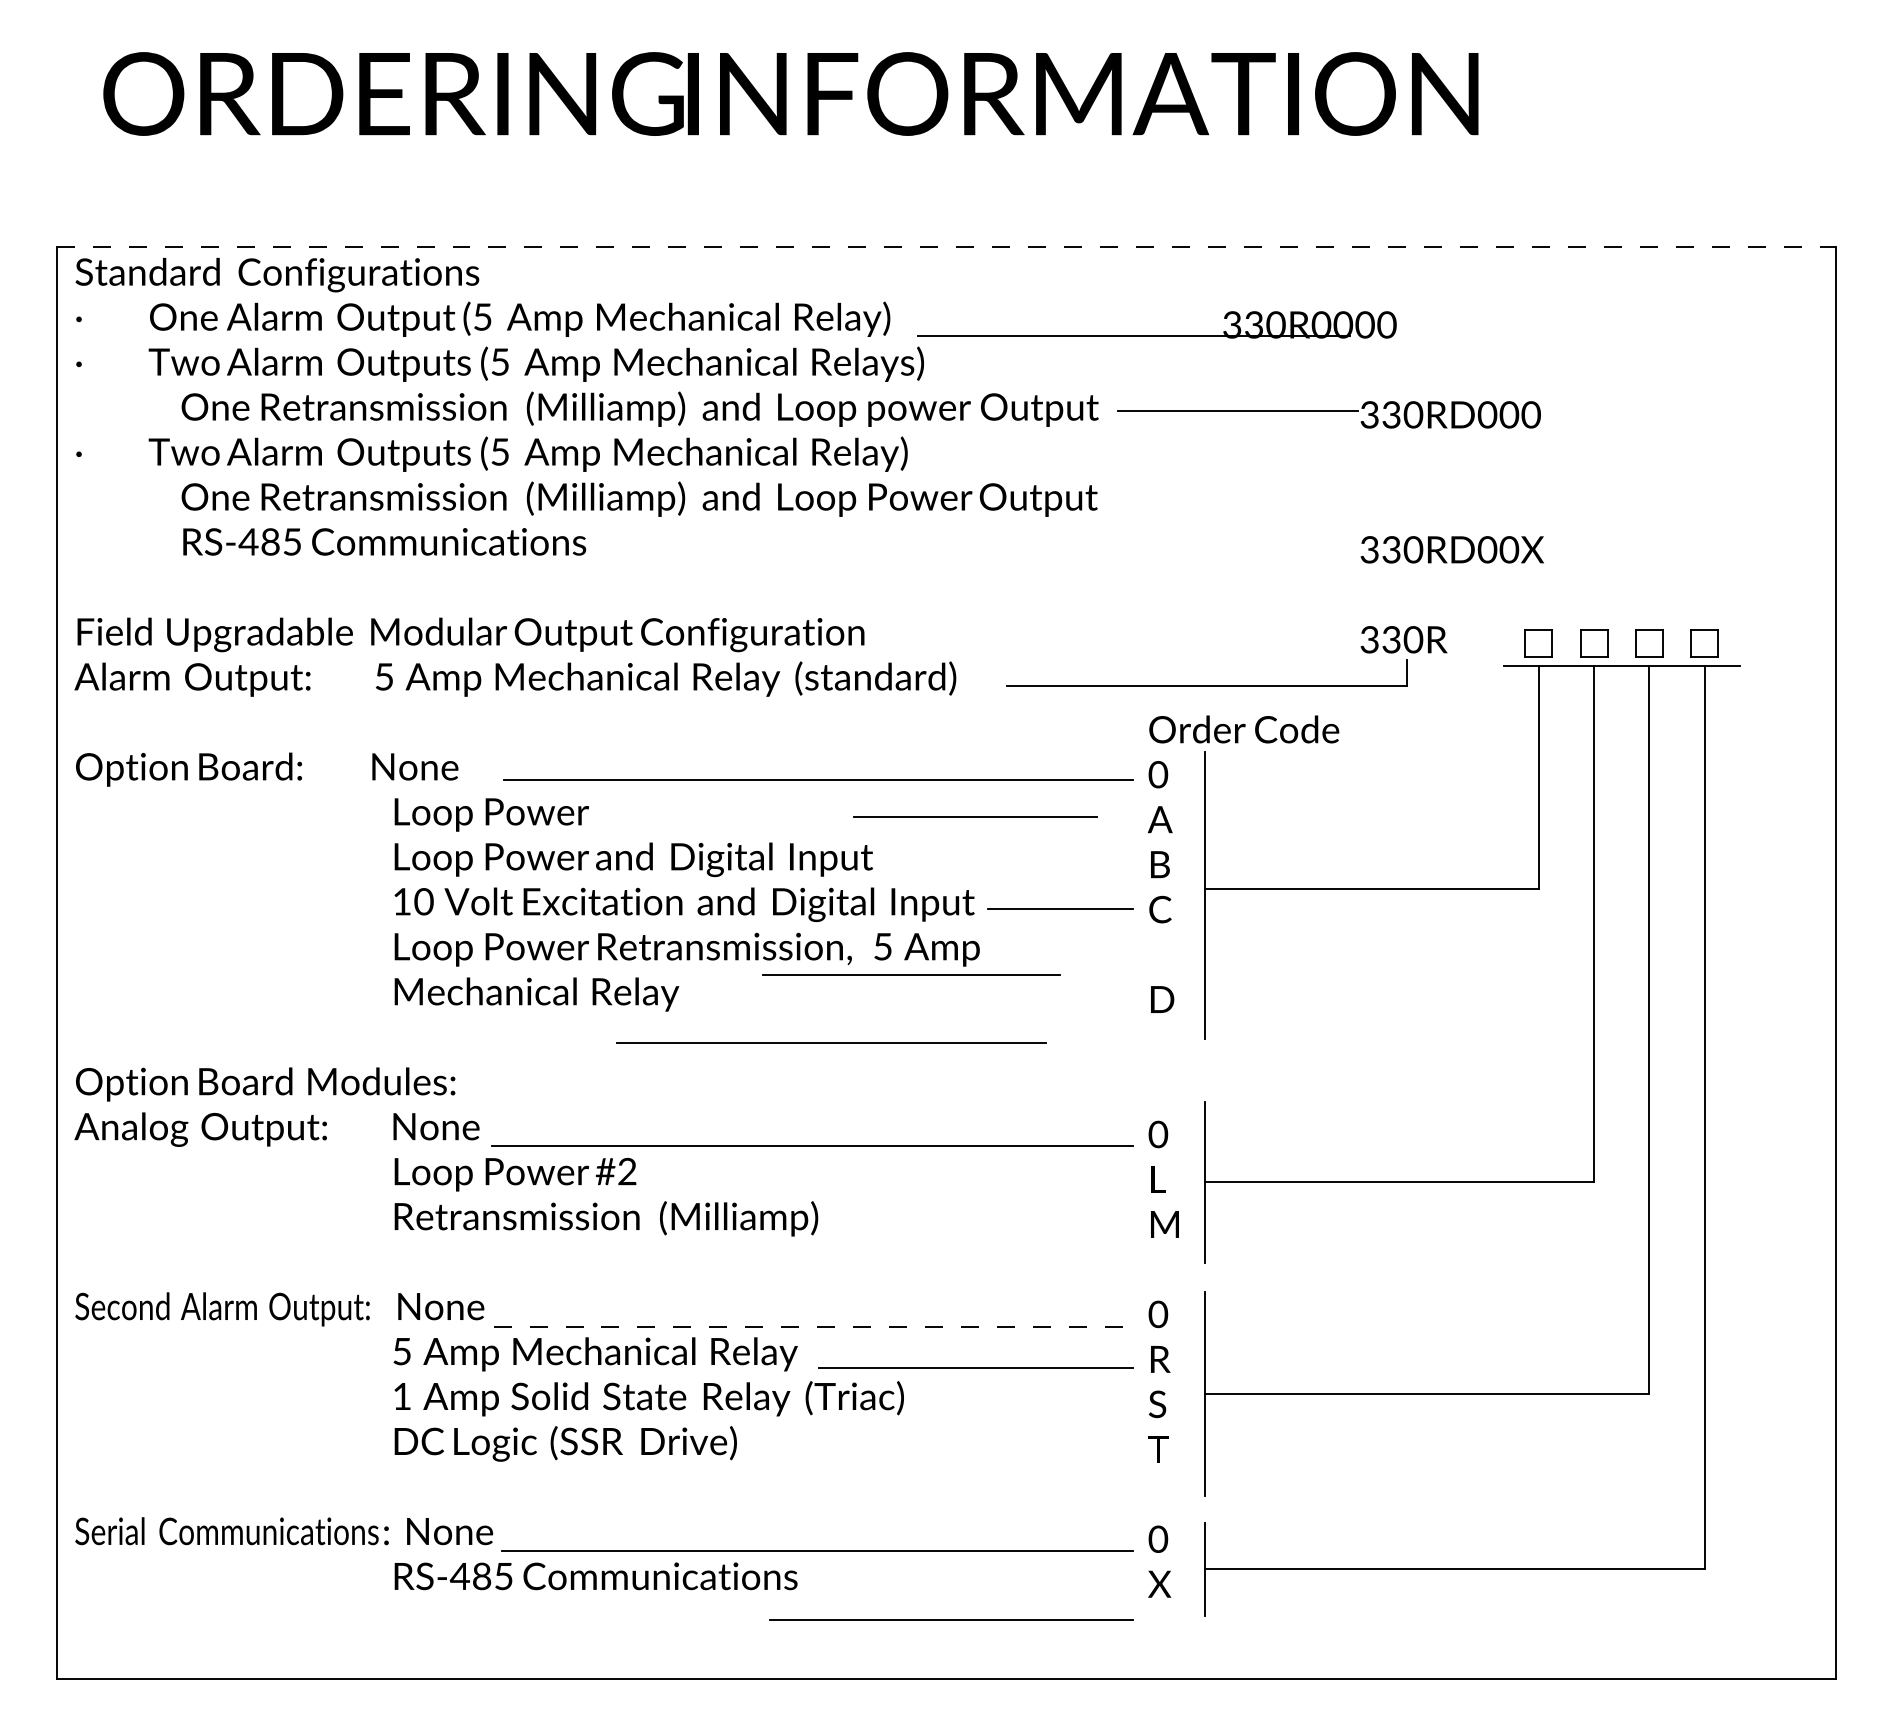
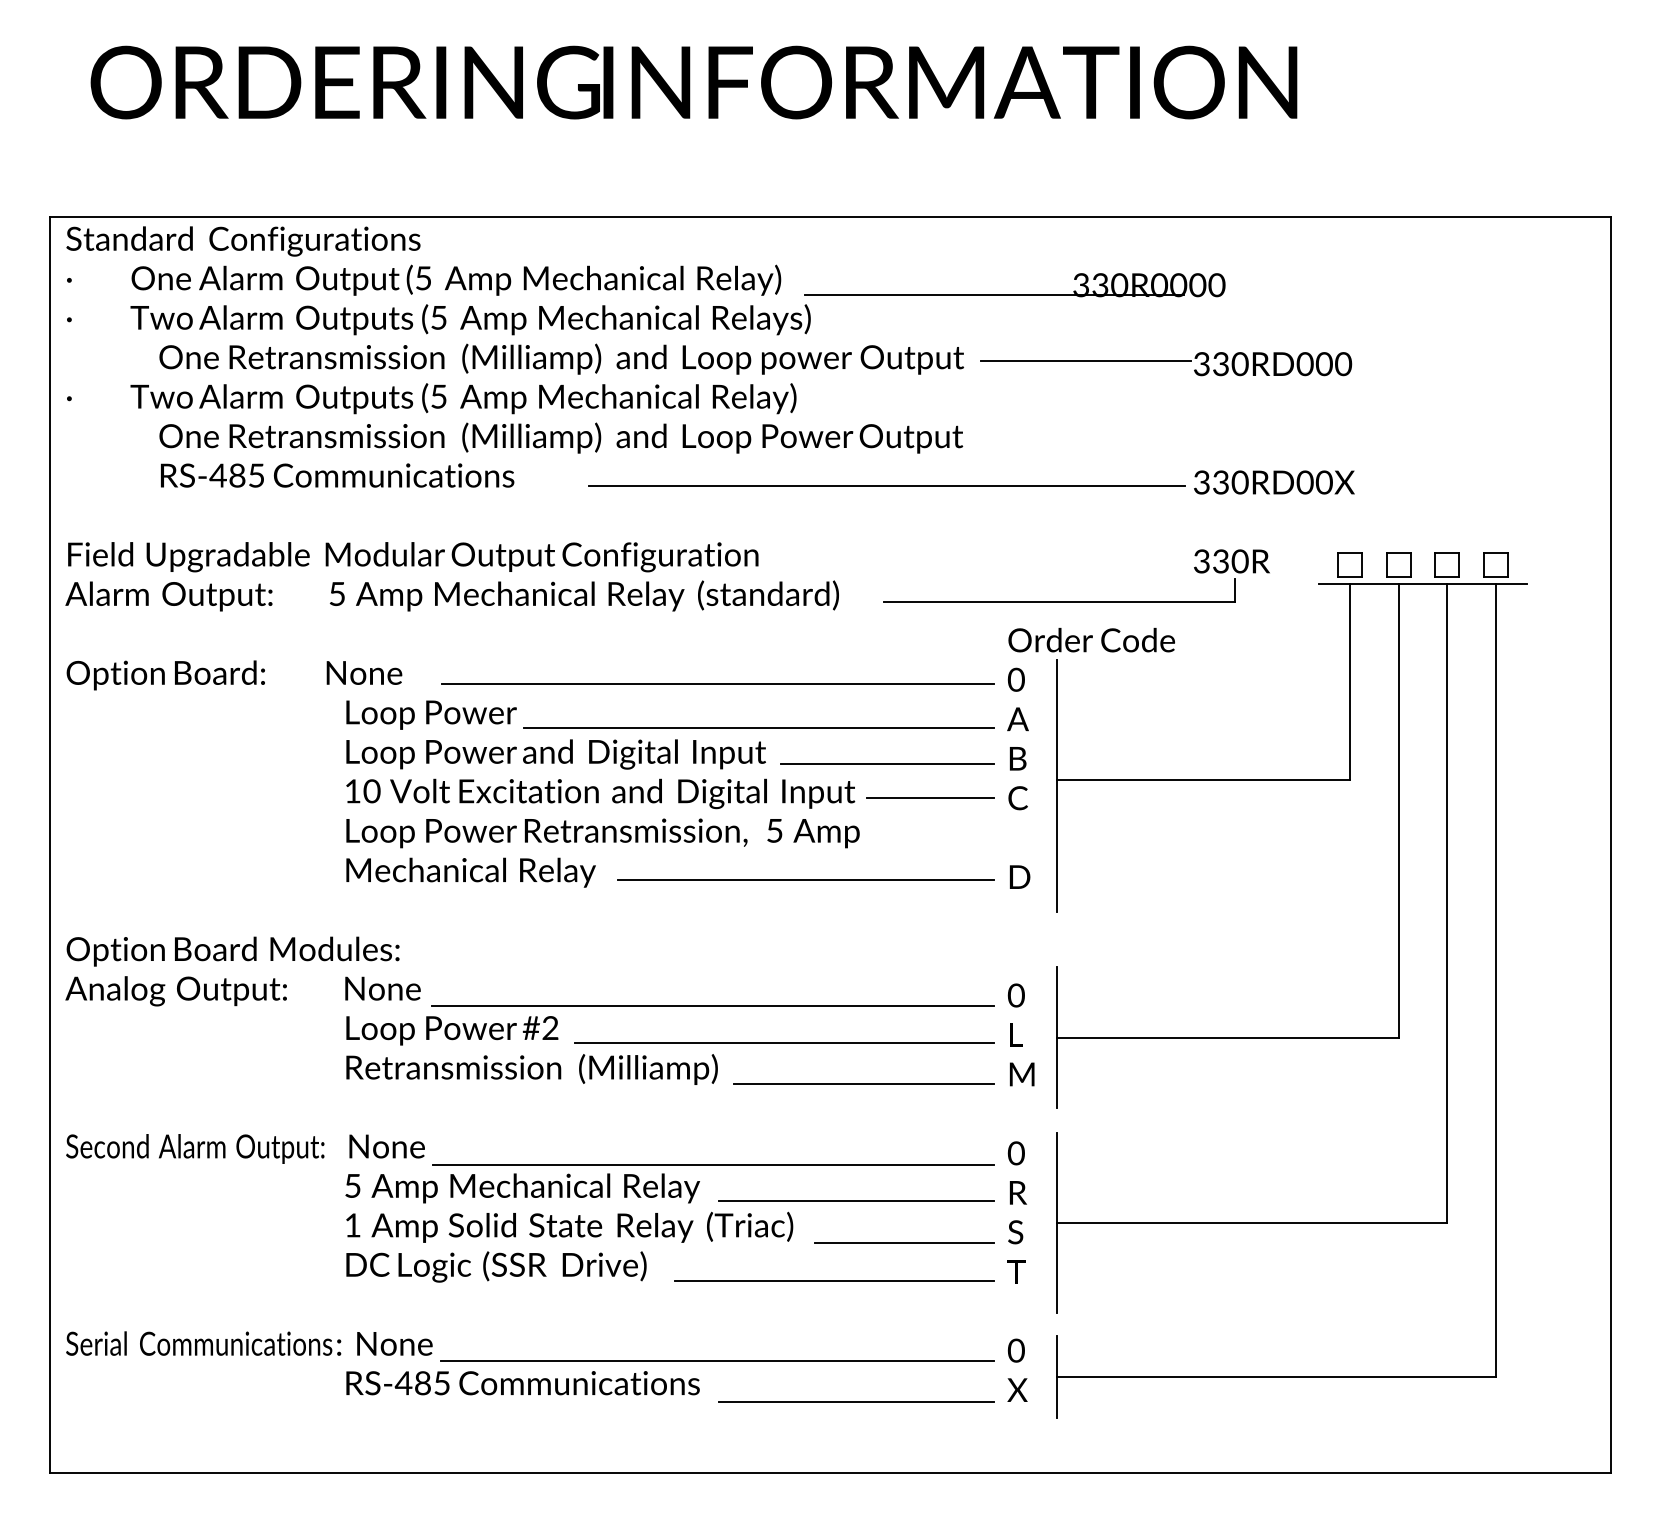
line: (946, 247) -> (830, 217), dashed -> solid
line: (1010, 553) -> (886, 485), added
line: (975, 816) -> (887, 763), moved
line: (864, 829) -> (758, 727), added
line: (911, 974) -> (863, 1083), moved
line: (831, 1042) -> (805, 878), moved
line: (893, 1188) -> (783, 1042), added
line: (813, 1327) -> (713, 1164), dashed -> solid
line: (1030, 1416) -> (904, 1242), added
line: (975, 1598) -> (855, 1402), added
line: (951, 1619) -> (834, 1280), moved

